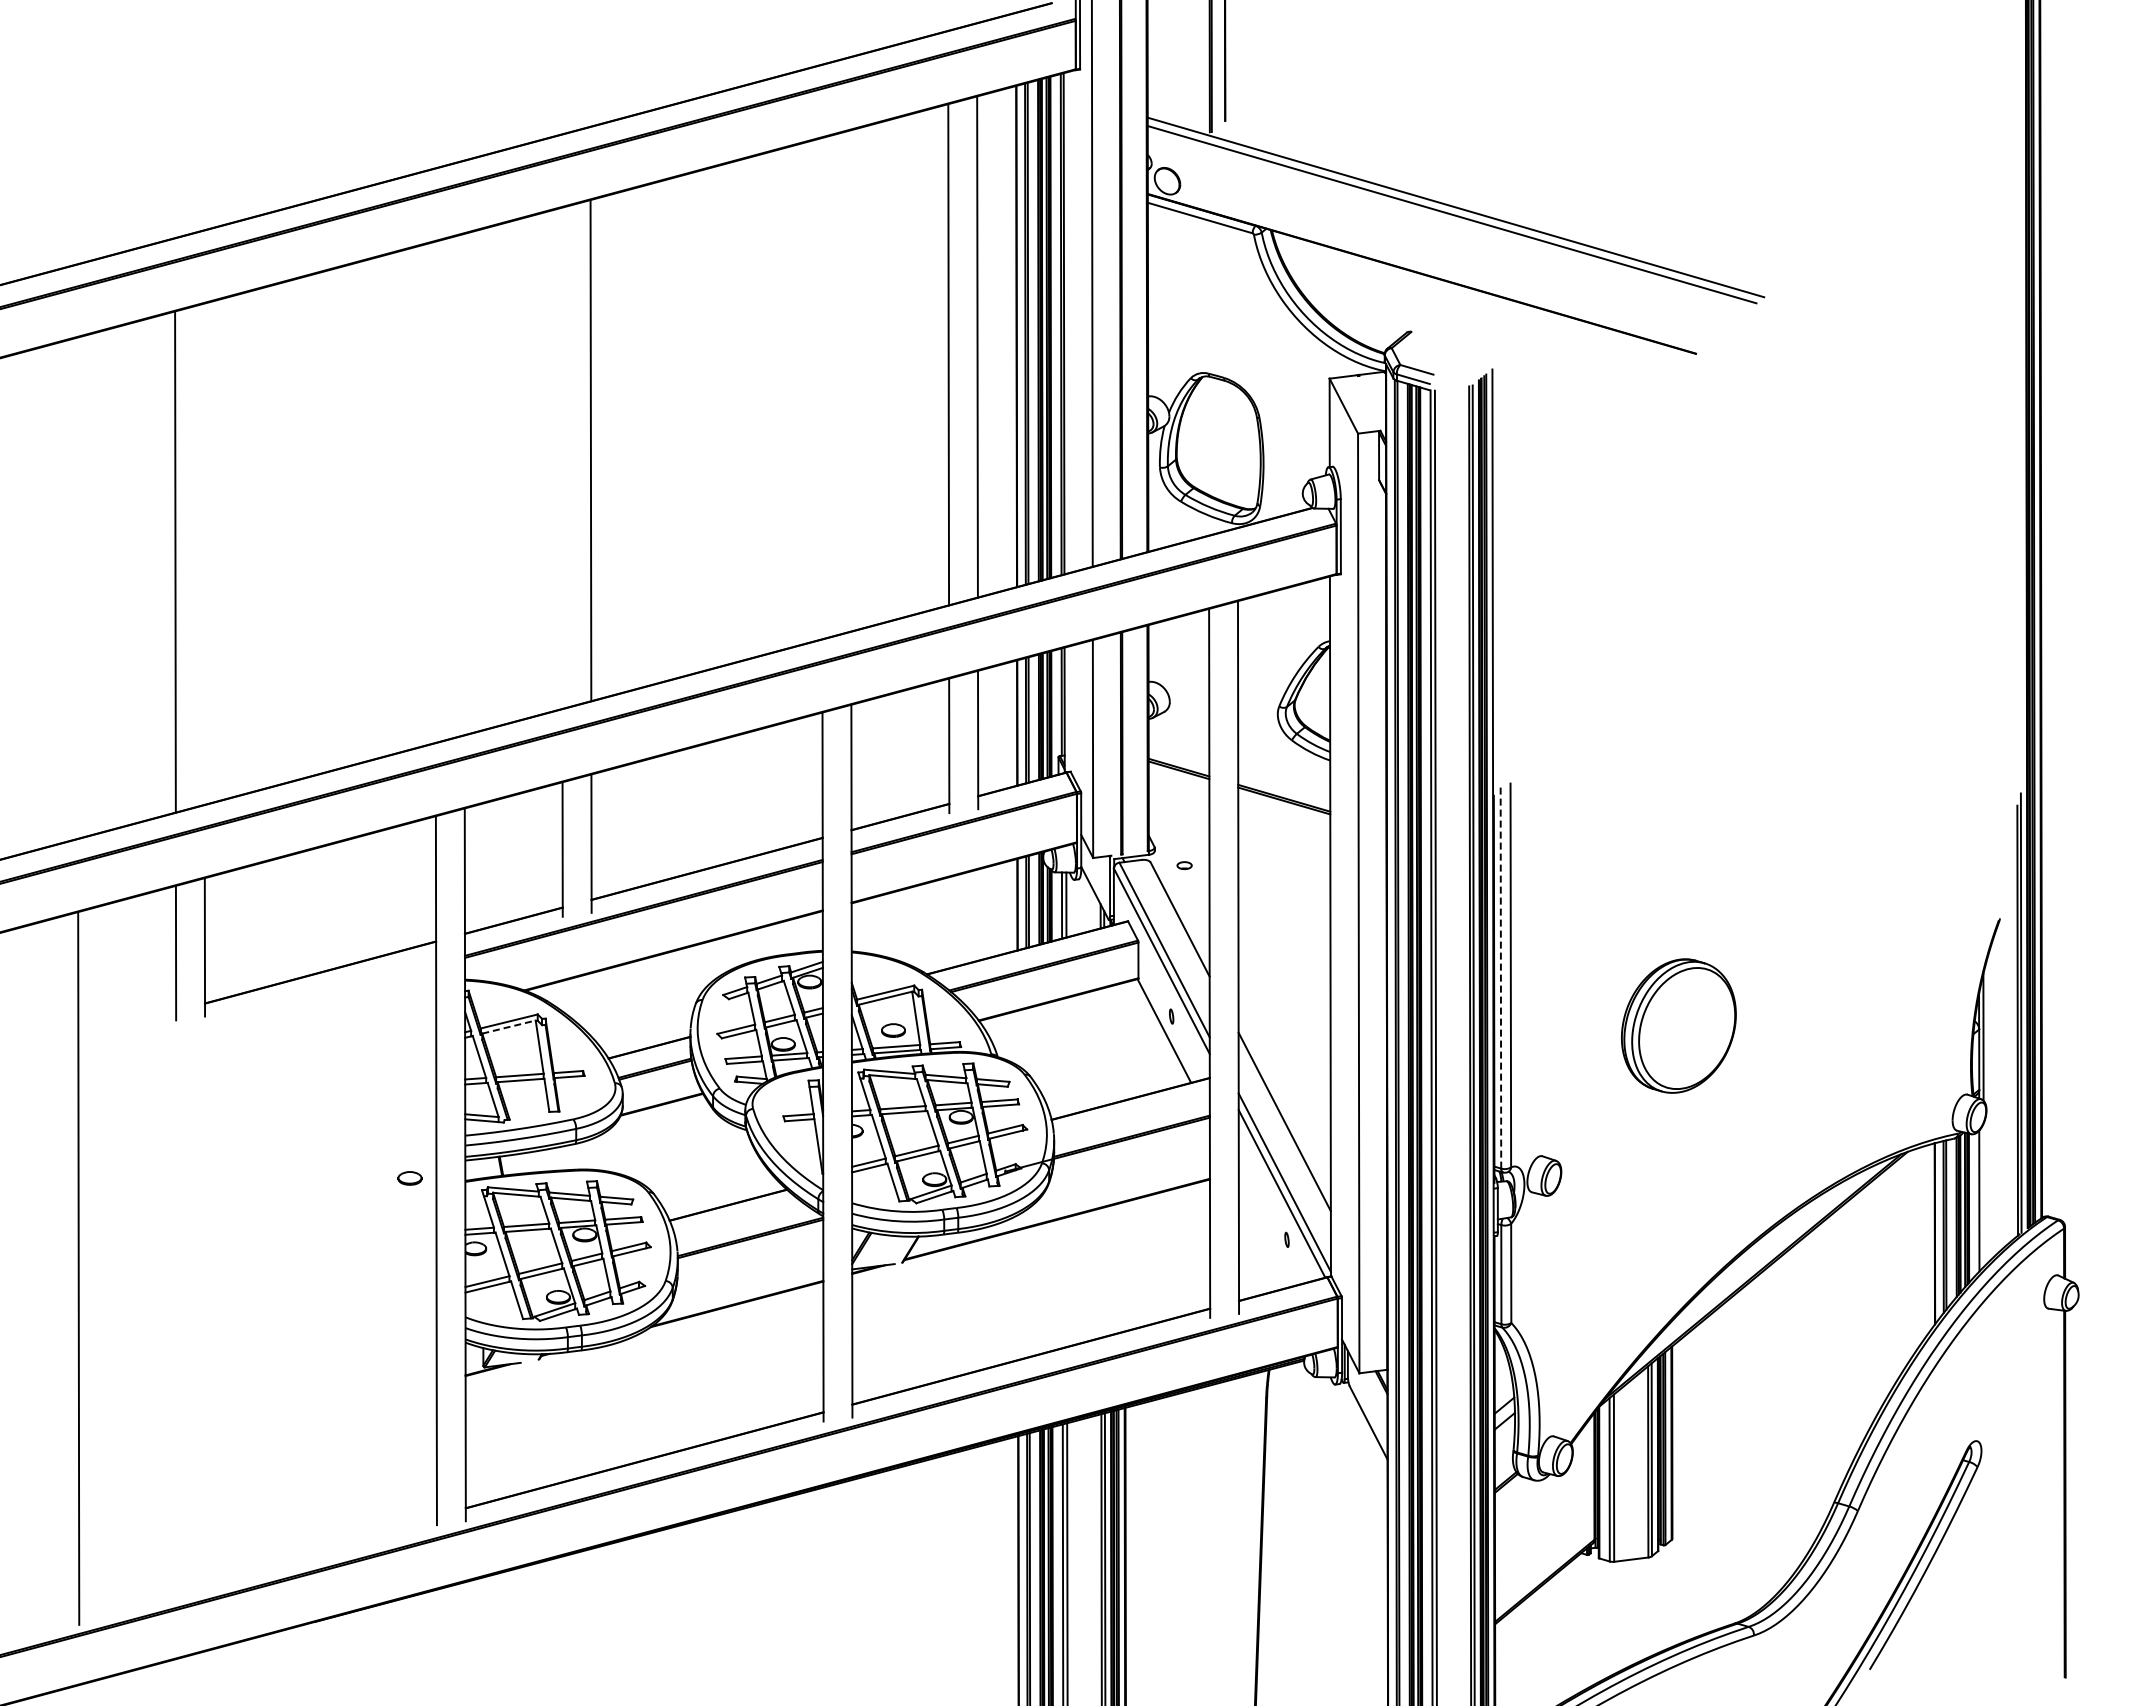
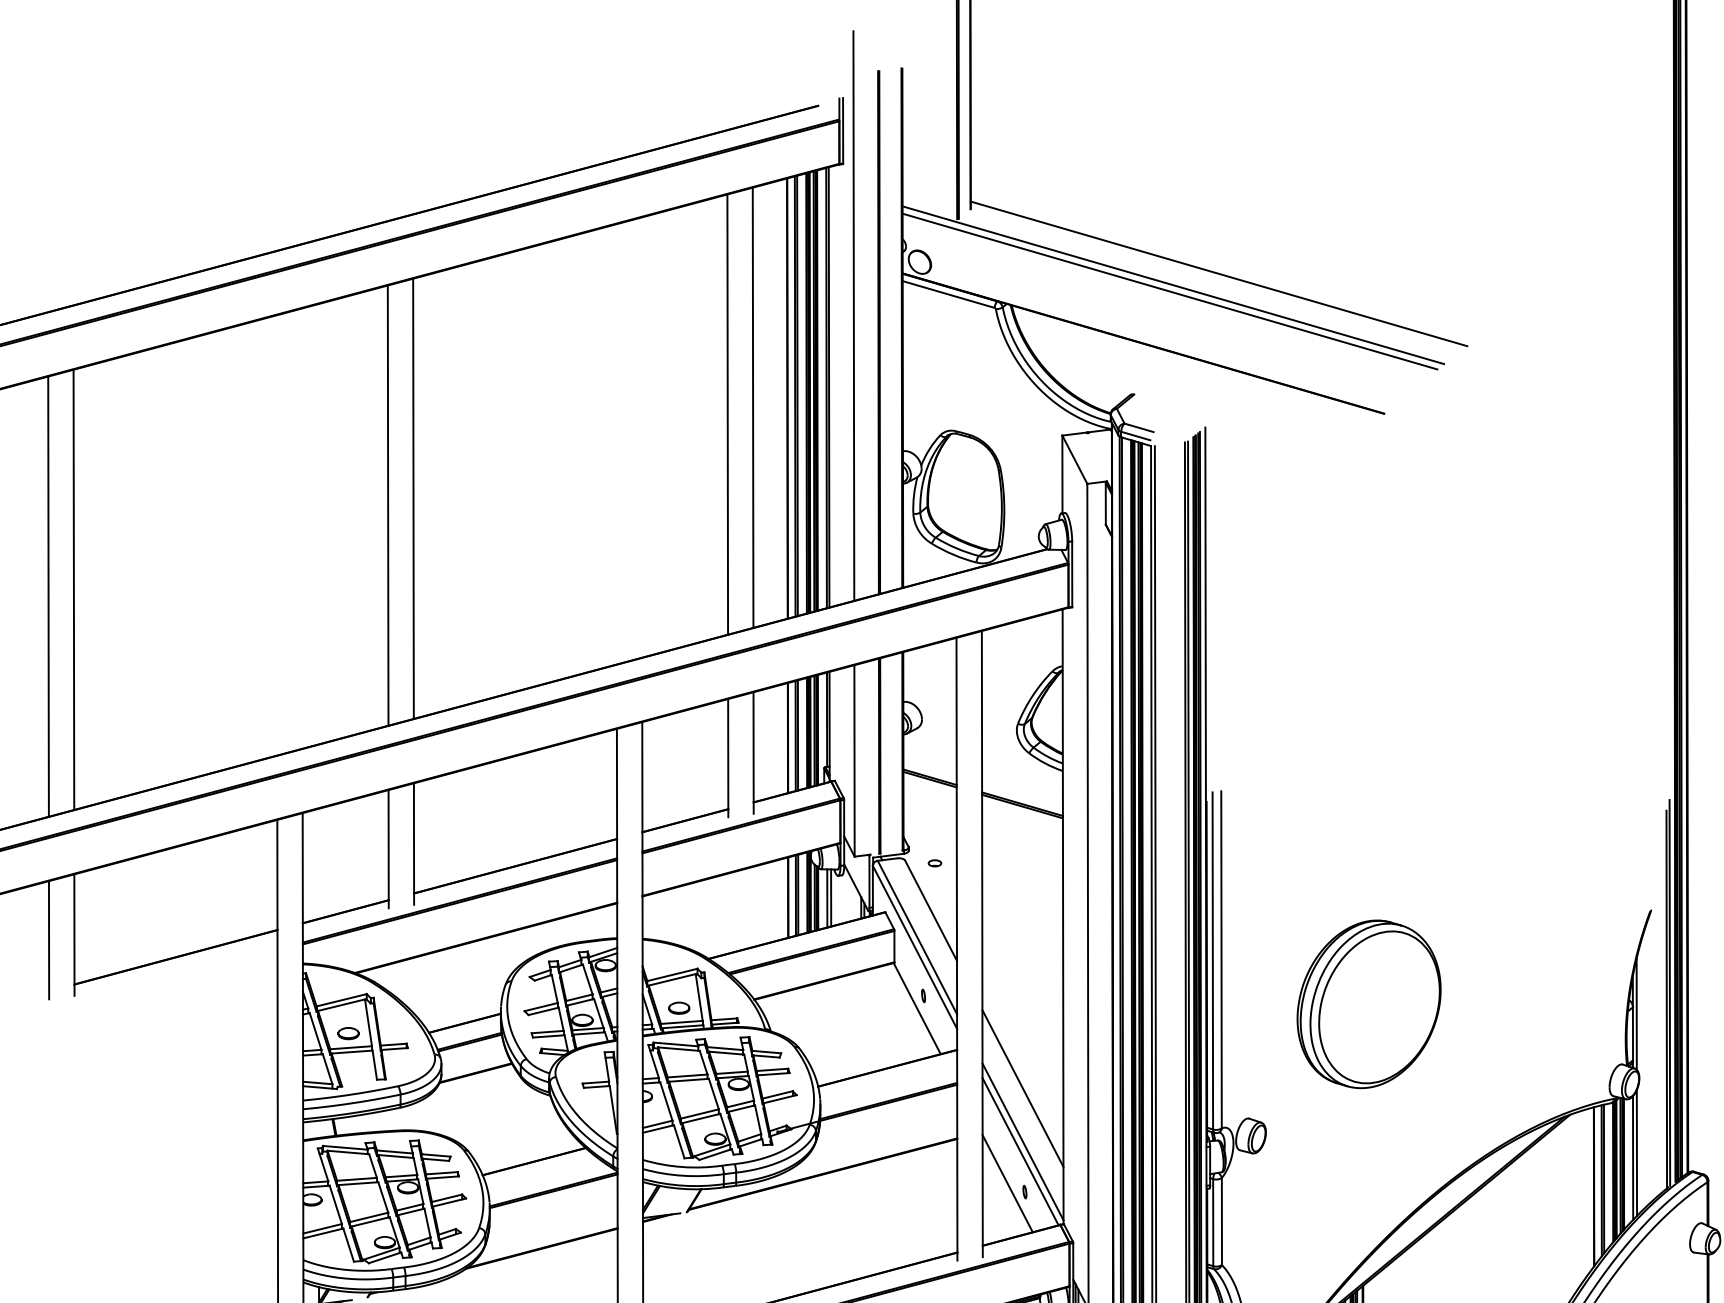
line: (1507, 194) -> (1218, 273), added
line: (561, 457) -> (387, 504), added
line: (203, 553) -> (73, 589), added
line: (1500, 976) -> (1212, 960), dashed -> solid
part: (1678, 1025) -> (1368, 1003), size x1.43
line: (508, 1027) -> (341, 1005), dashed -> solid
part: (409, 1178) -> (348, 1033), moved
line: (1983, 1194) -> (1636, 1152), added
line: (1266, 1230) -> (1006, 1183), added

